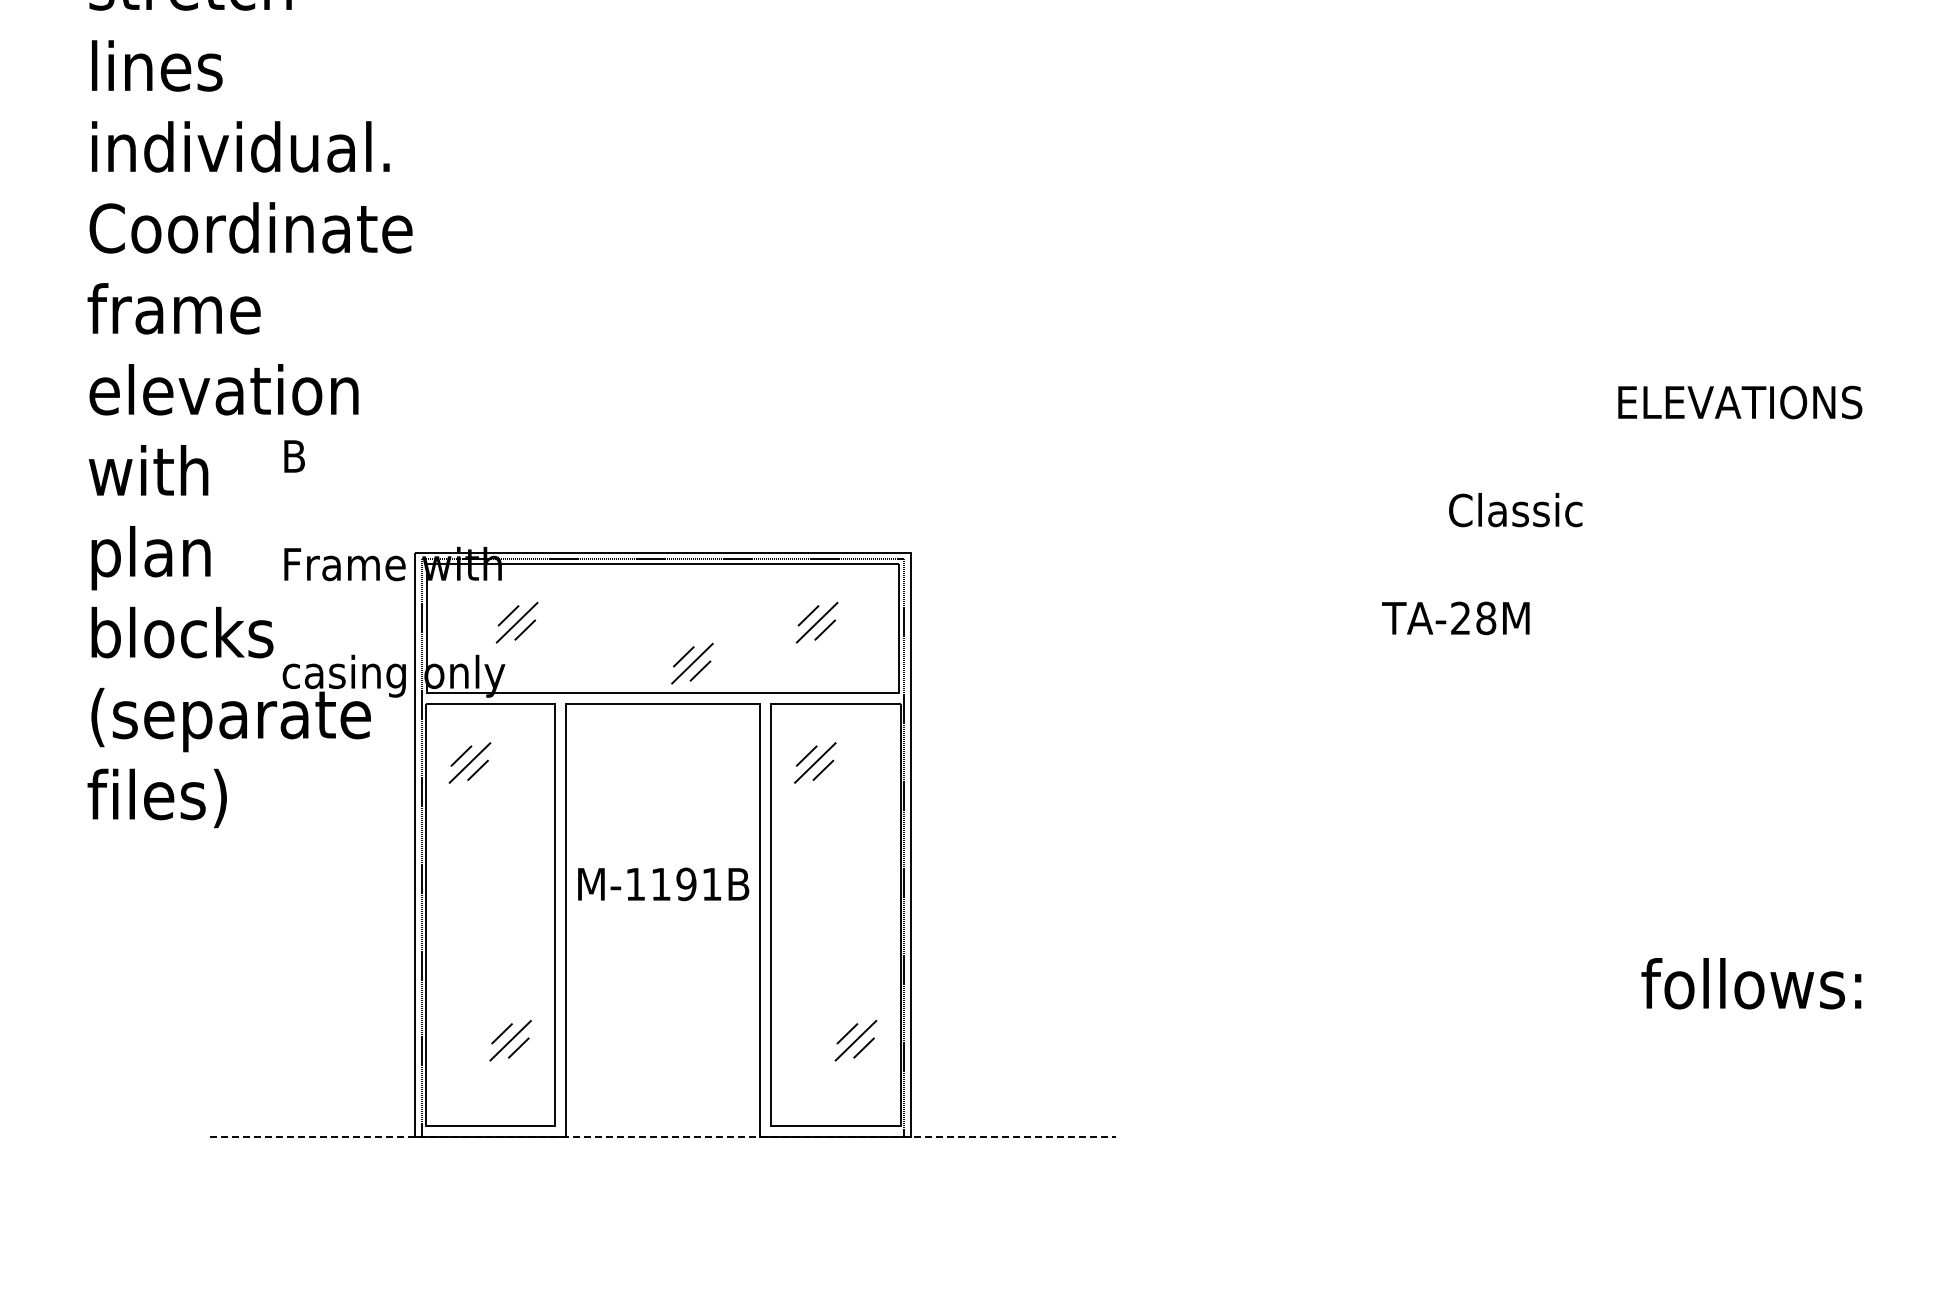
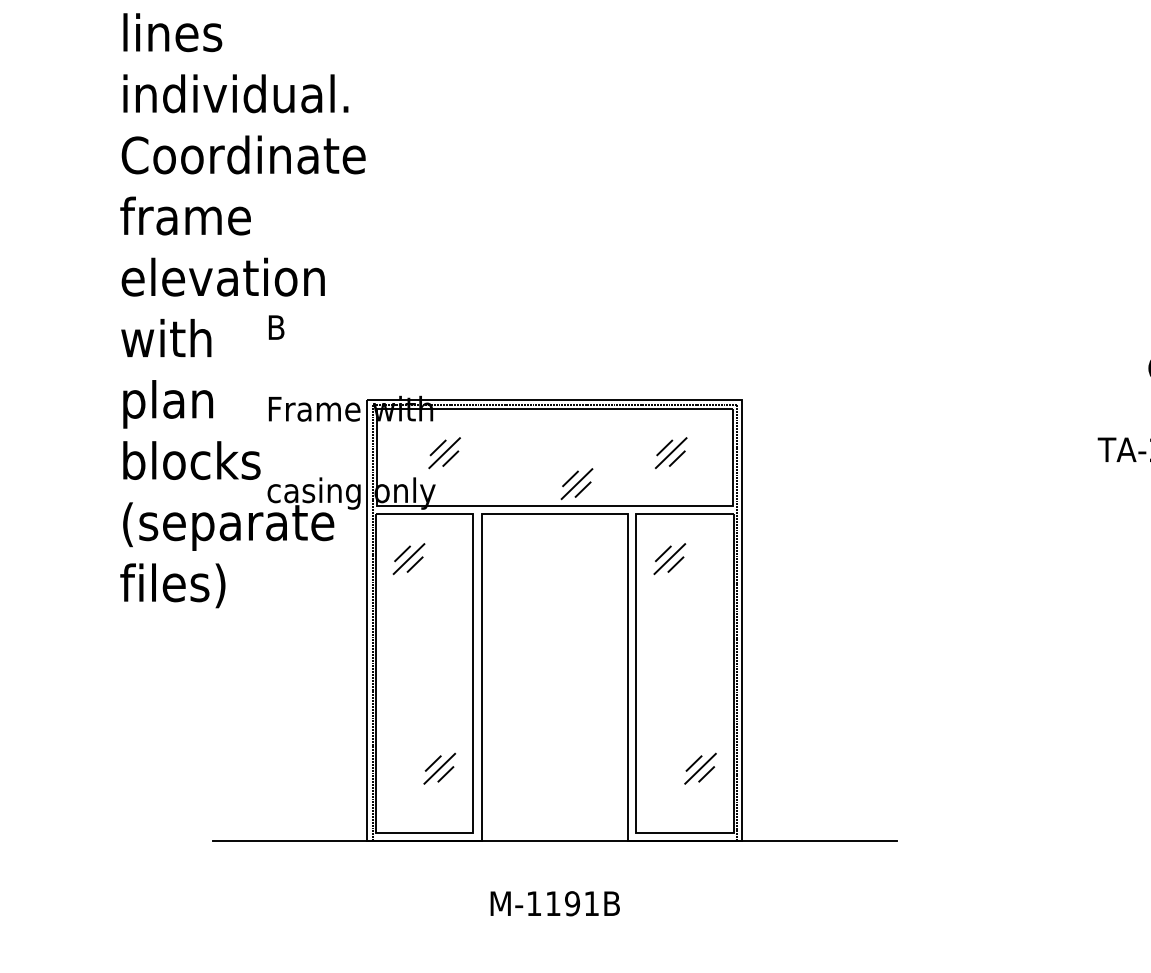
text: (663, 884) -> (555, 903), moved
line: (663, 1136) -> (555, 841), dashed -> solid

